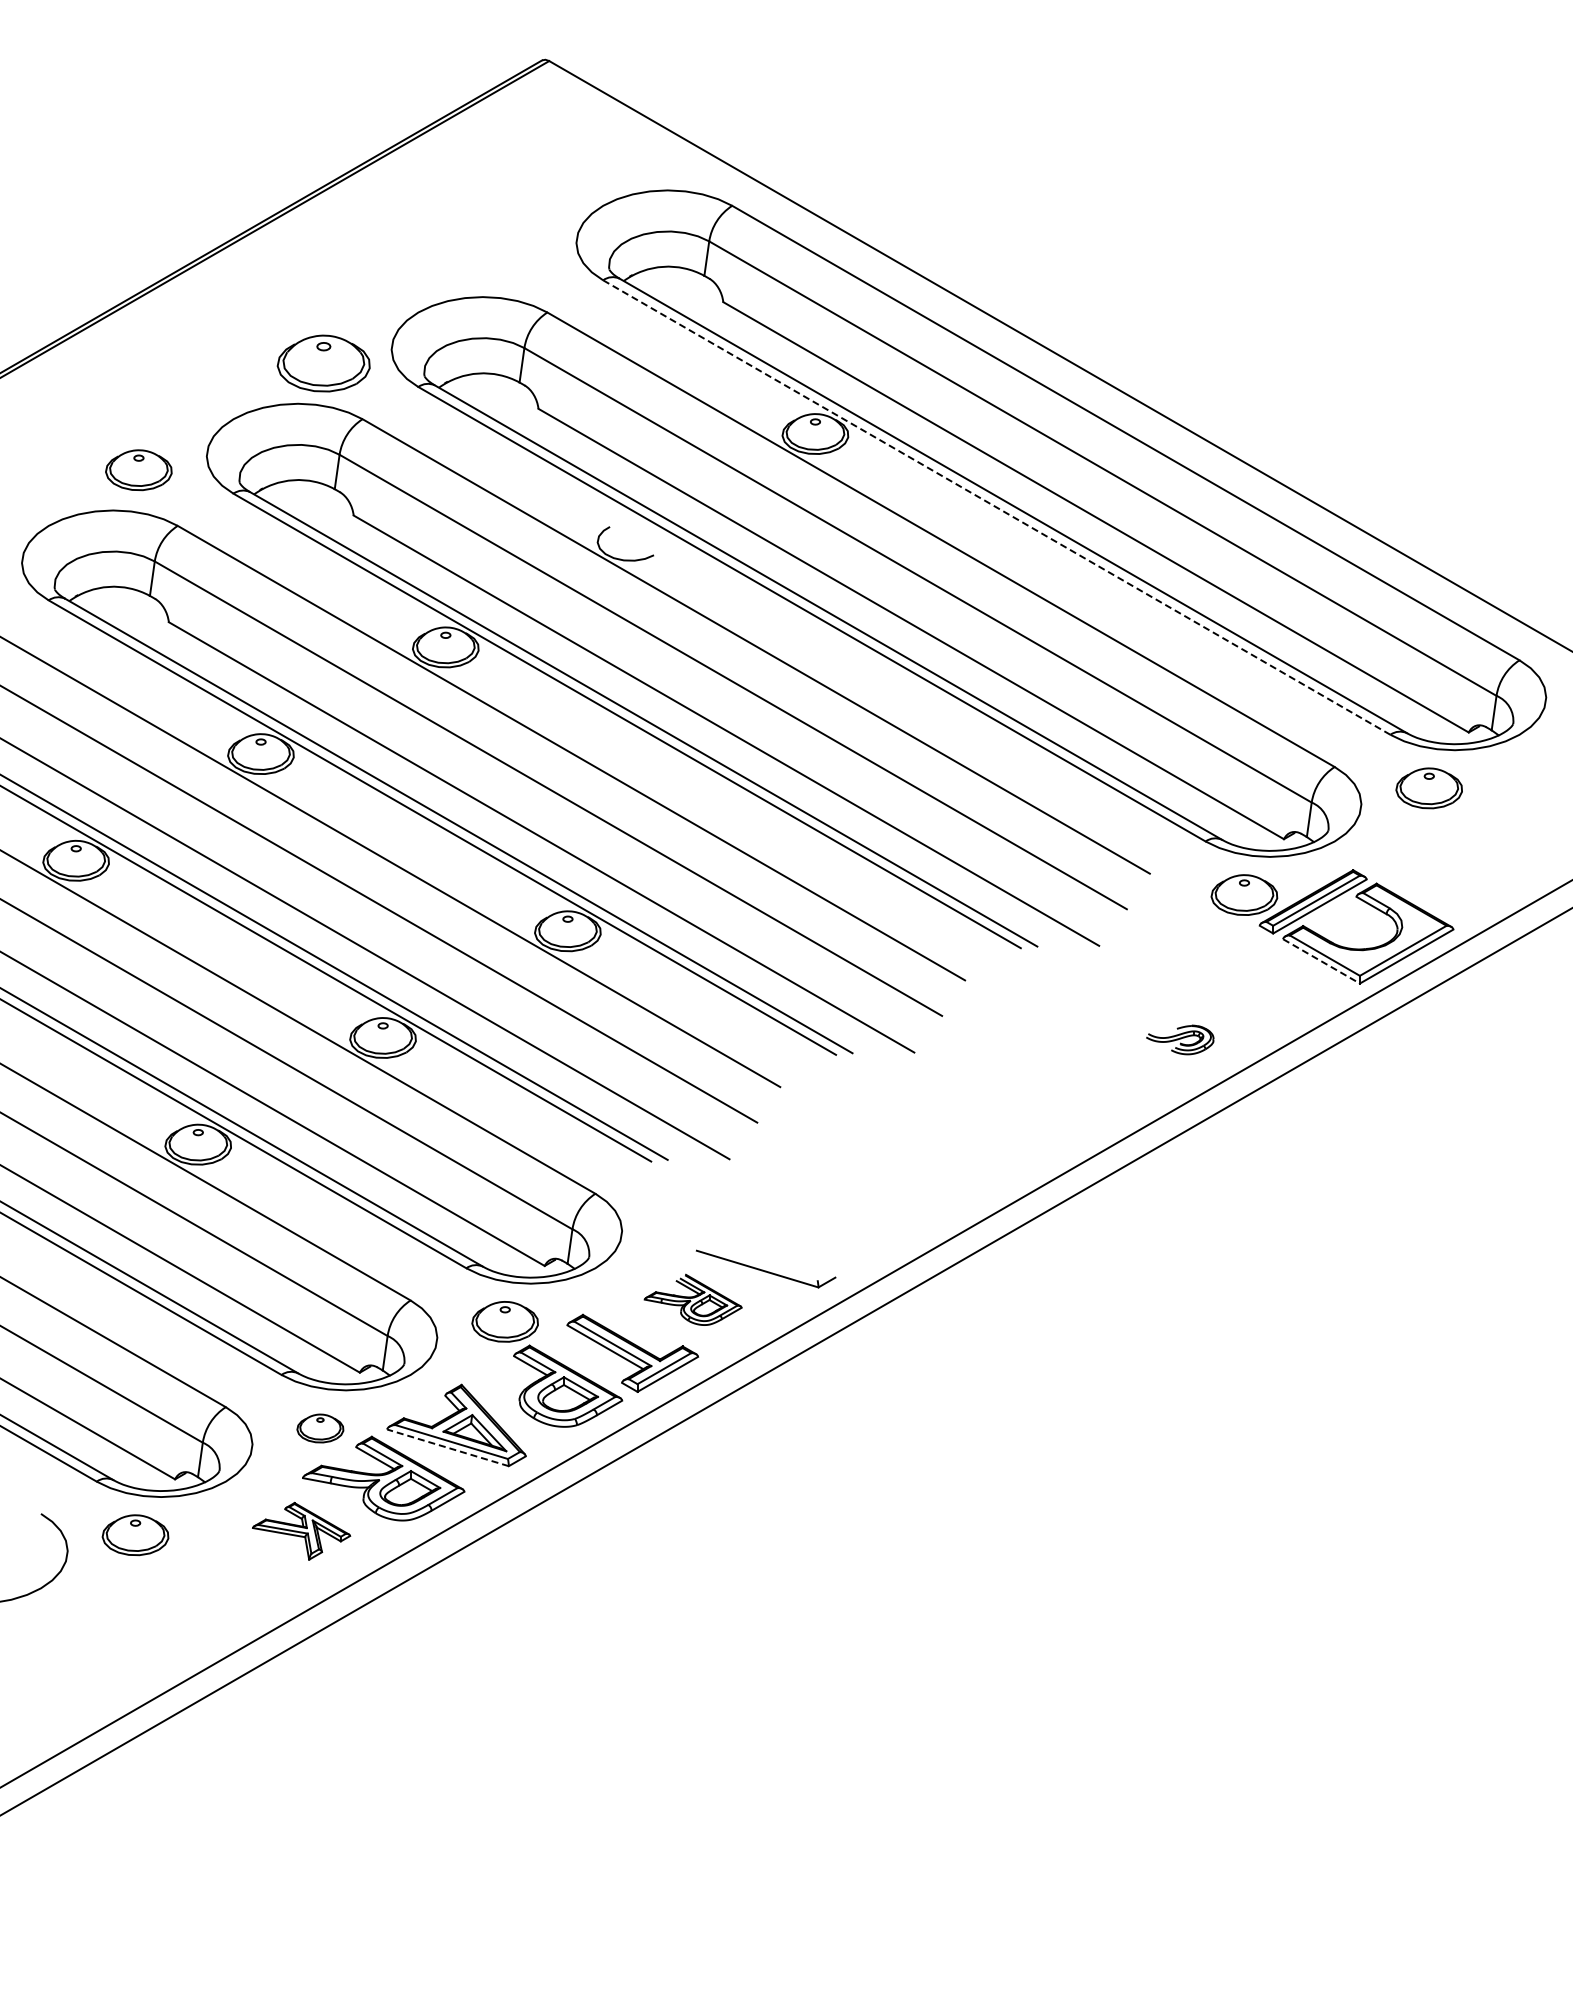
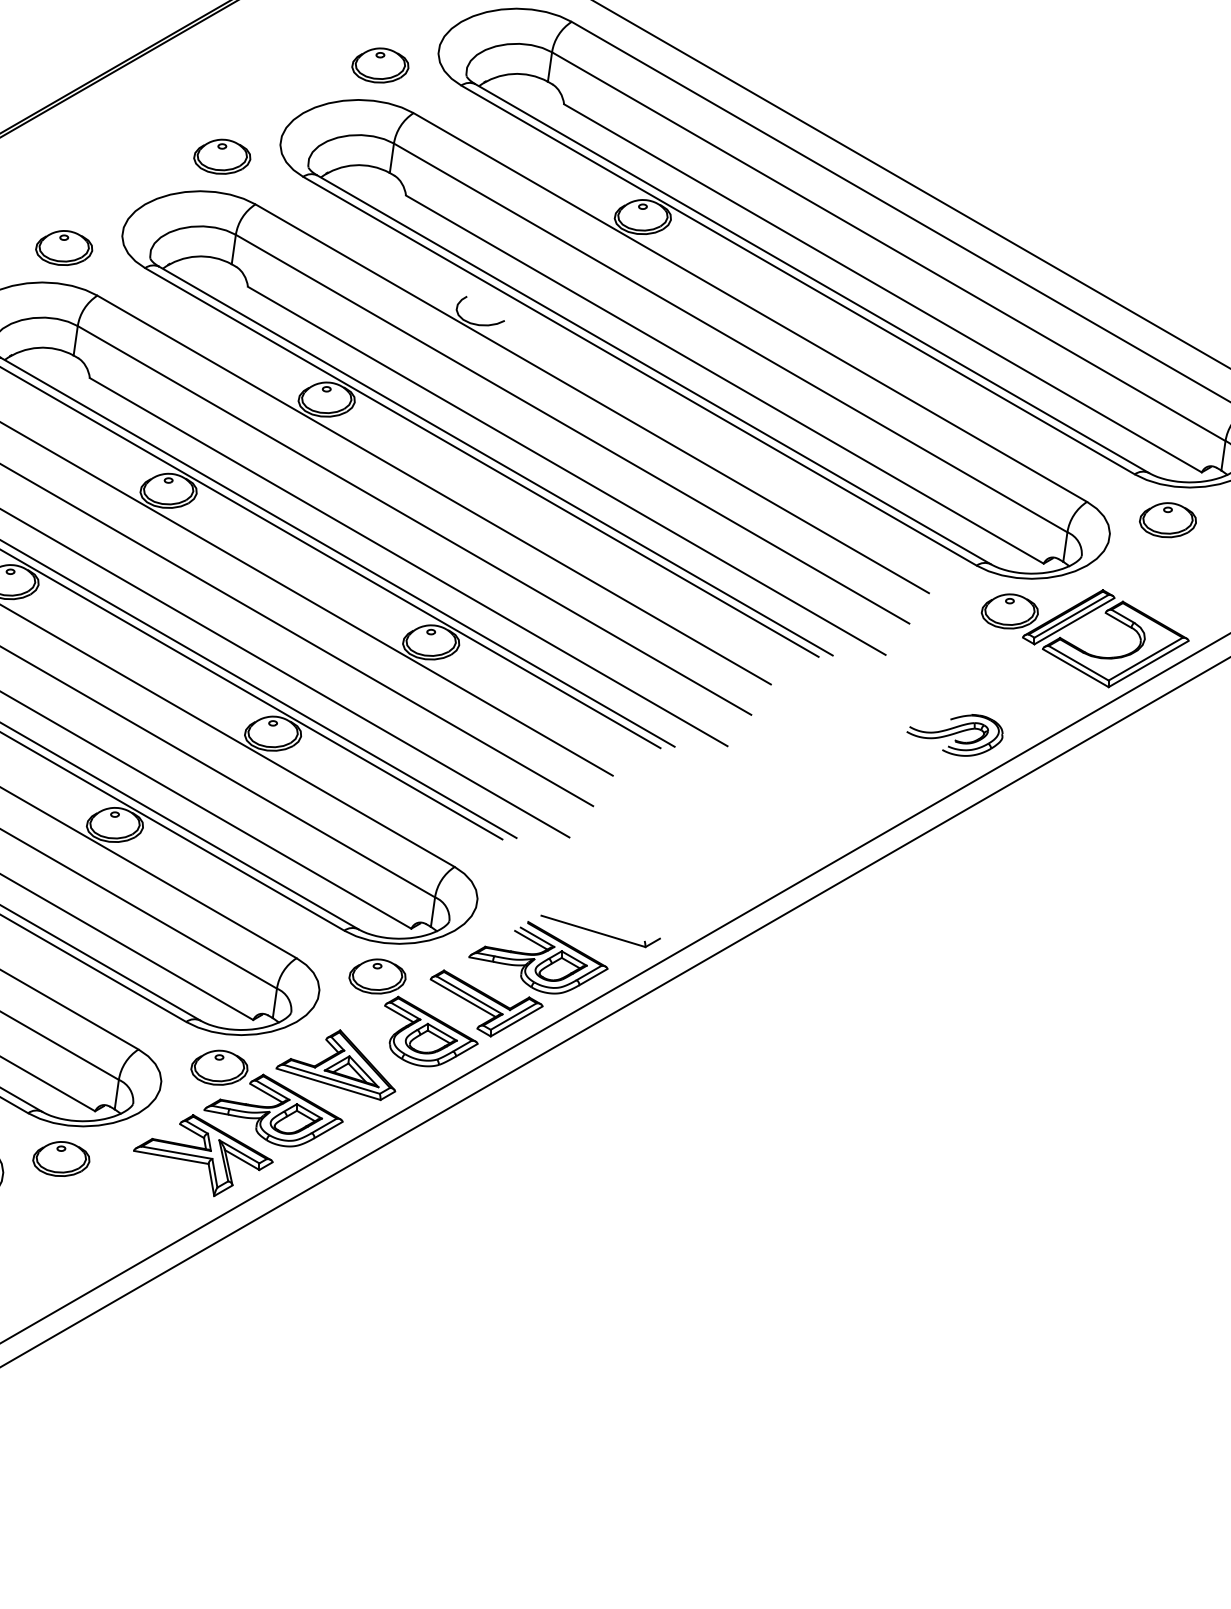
part: (508, 256) -> (380, 65), added
part: (323, 363) -> (222, 156), size x0.71
line: (996, 507) -> (797, 279), dashed -> solid
line: (1321, 961) -> (1075, 668), dashed -> solid
part: (1179, 1039) -> (954, 734), size x1.67
part: (692, 1299) -> (537, 957), size x1.67
part: (320, 1428) -> (219, 1067), size x1.43
line: (447, 1447) -> (328, 1084), dashed -> solid
part: (301, 1531) -> (203, 1155), size x1.67

